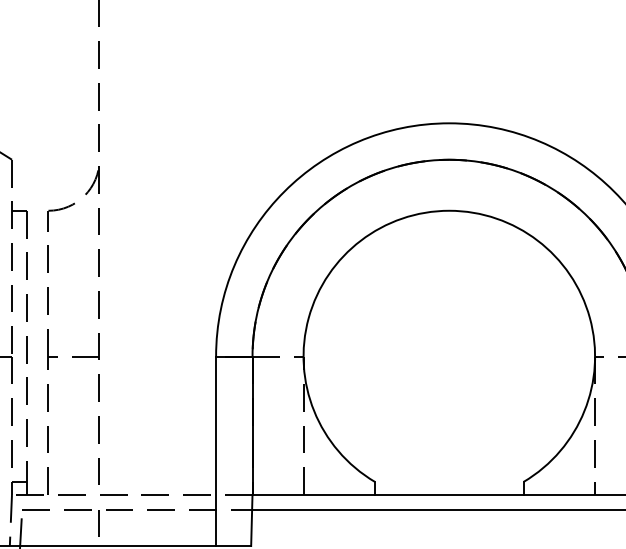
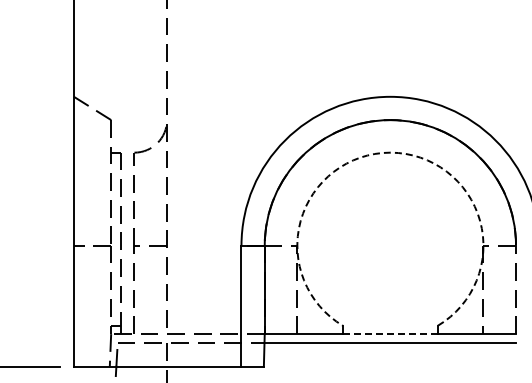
arc: (449, 210) -> (390, 152), solid -> dashed
line: (449, 495) -> (390, 334), solid -> dashed

